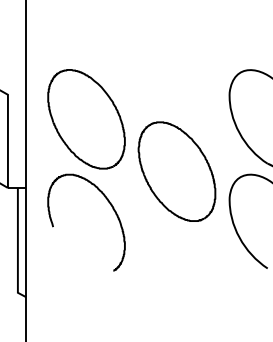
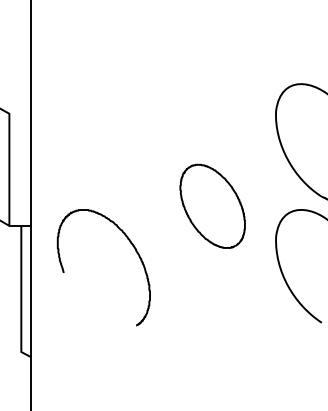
part: (86, 119) -> (103, 143), removed
part: (176, 171) -> (212, 206), size x0.7

